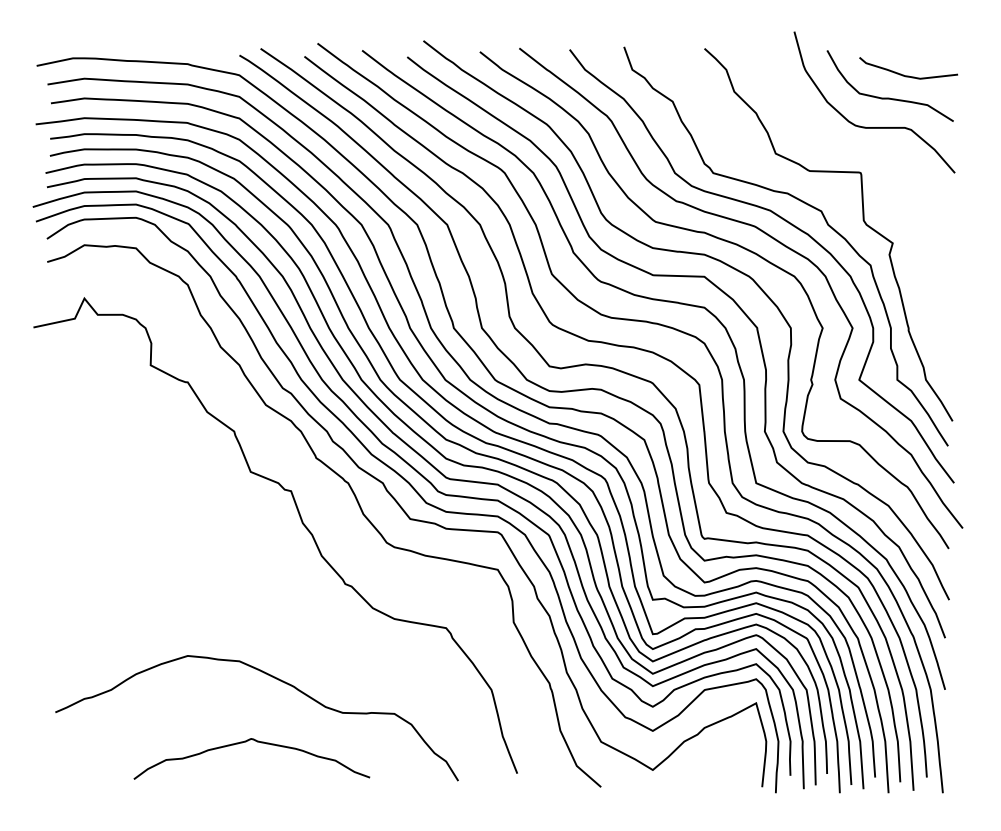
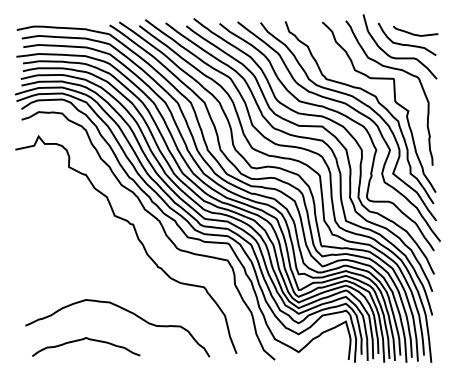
curve: (857, 152) -> (392, 69), added
curve: (258, 744) -> (89, 340), moved

